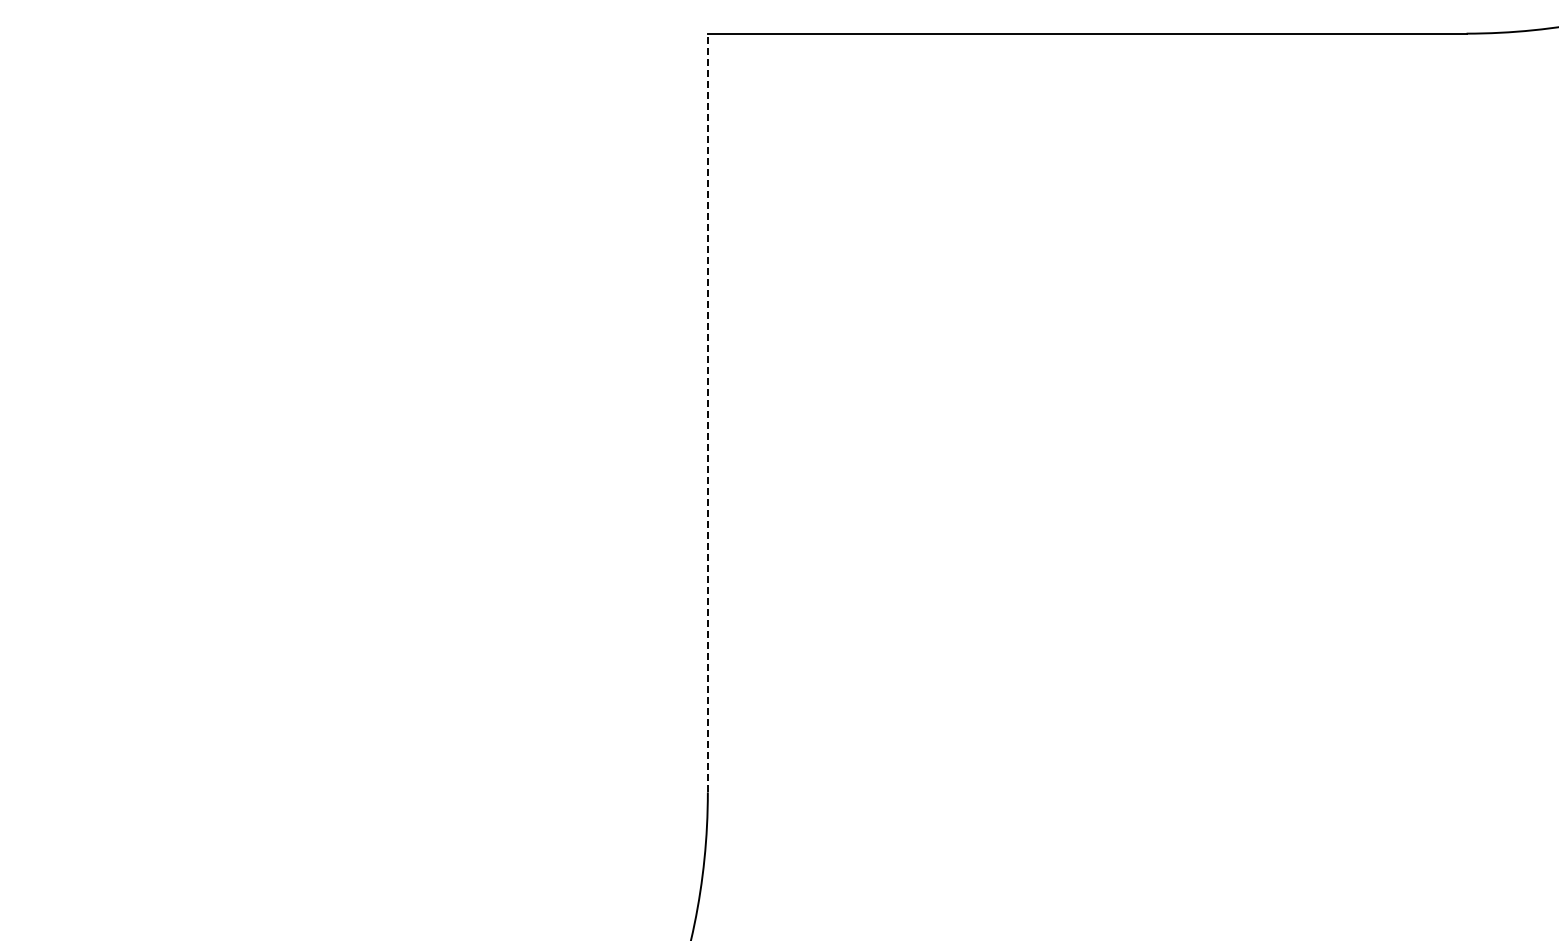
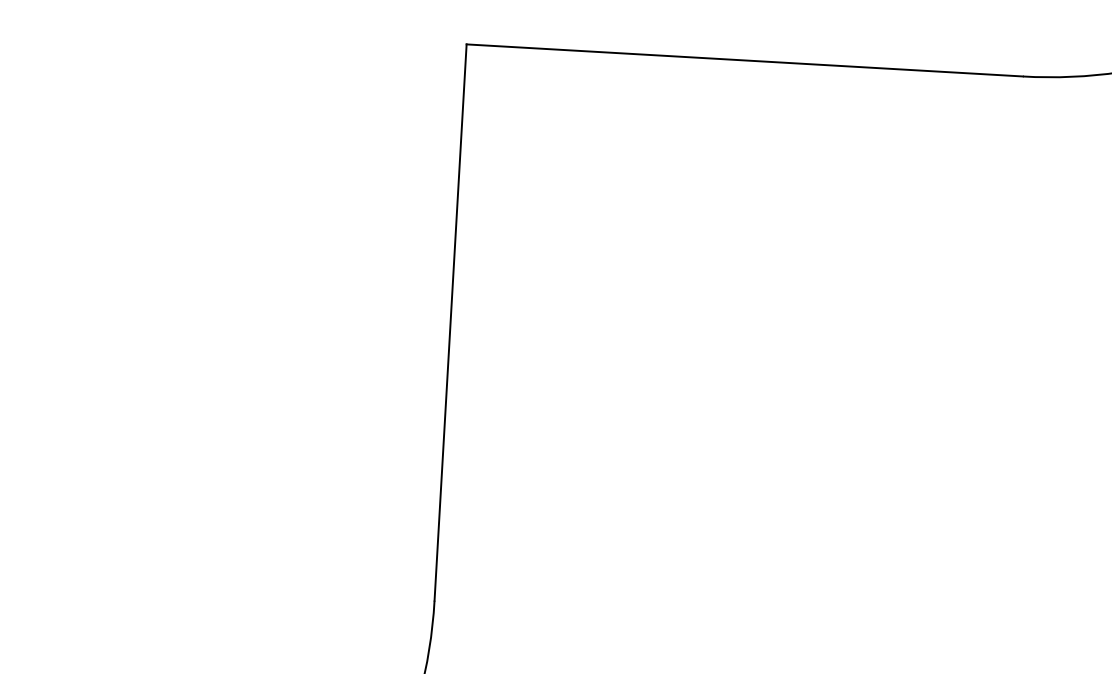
line: (707, 412) -> (450, 322), dashed -> solid

